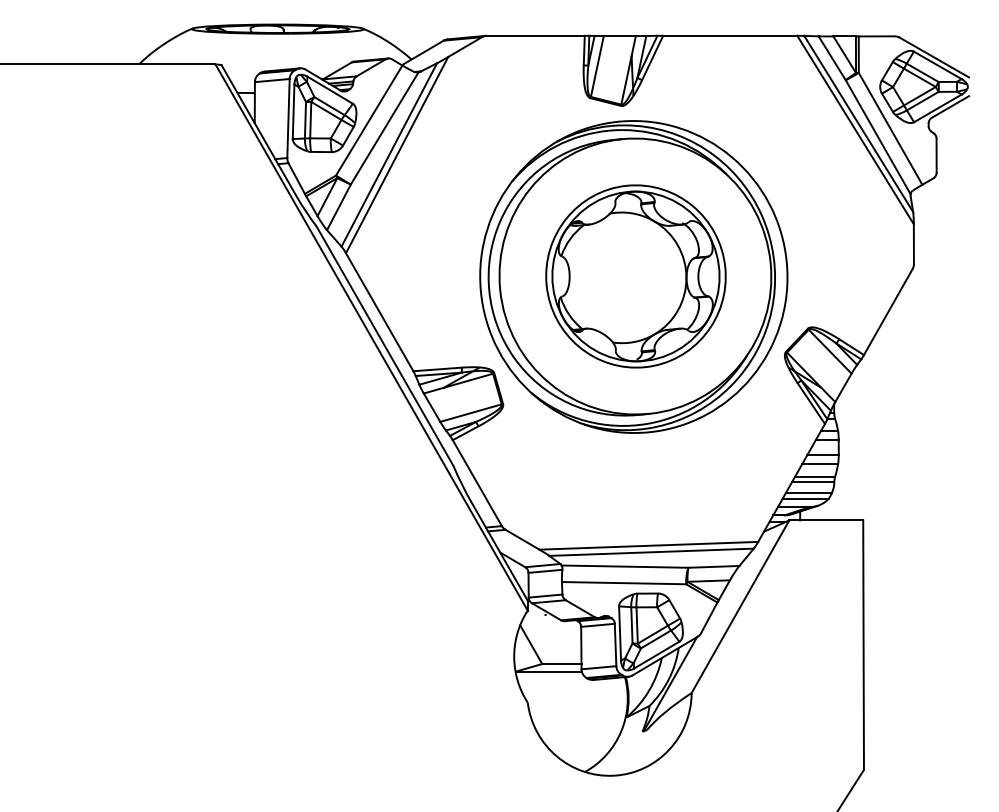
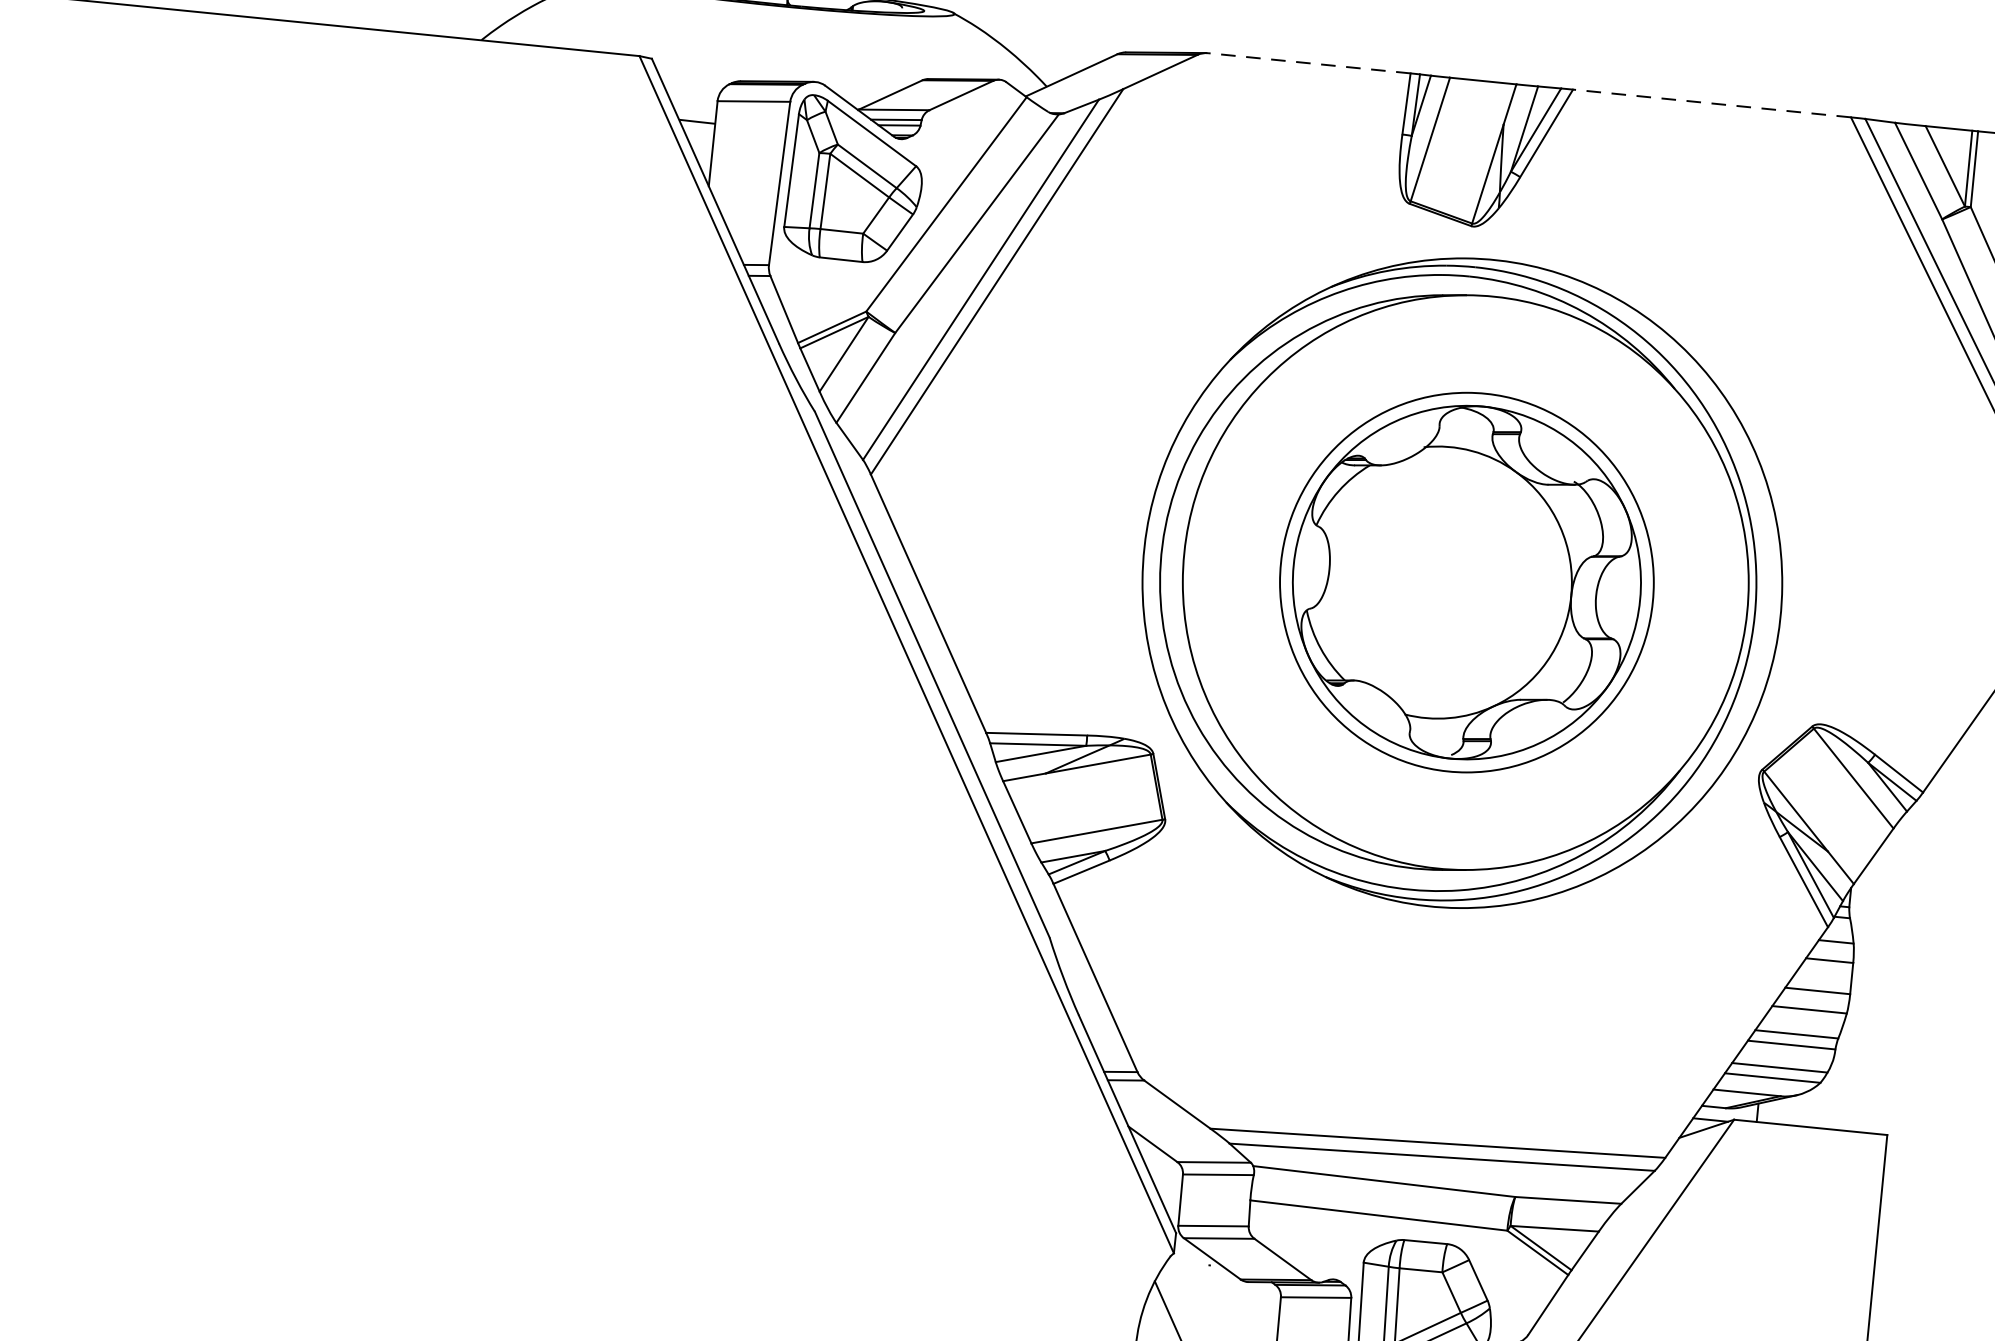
line: (535, 35) -> (1308, 62), solid -> dashed
line: (729, 35) -> (1710, 102), solid -> dashed

